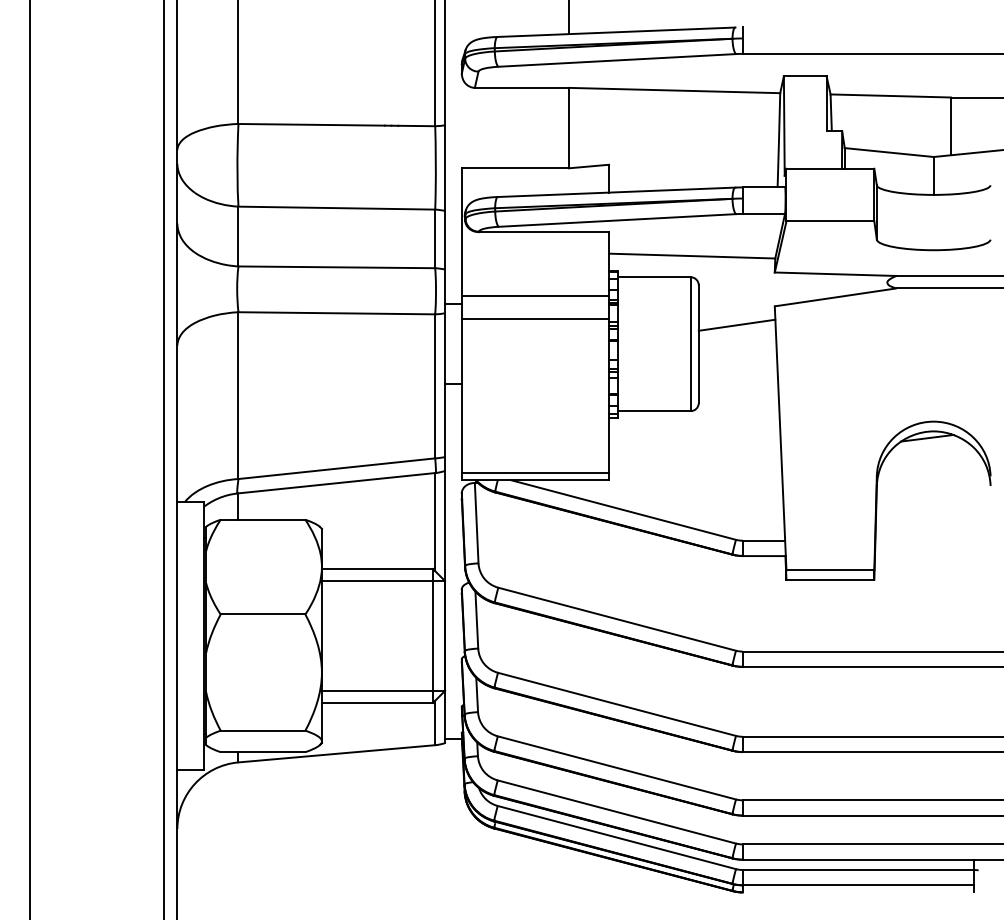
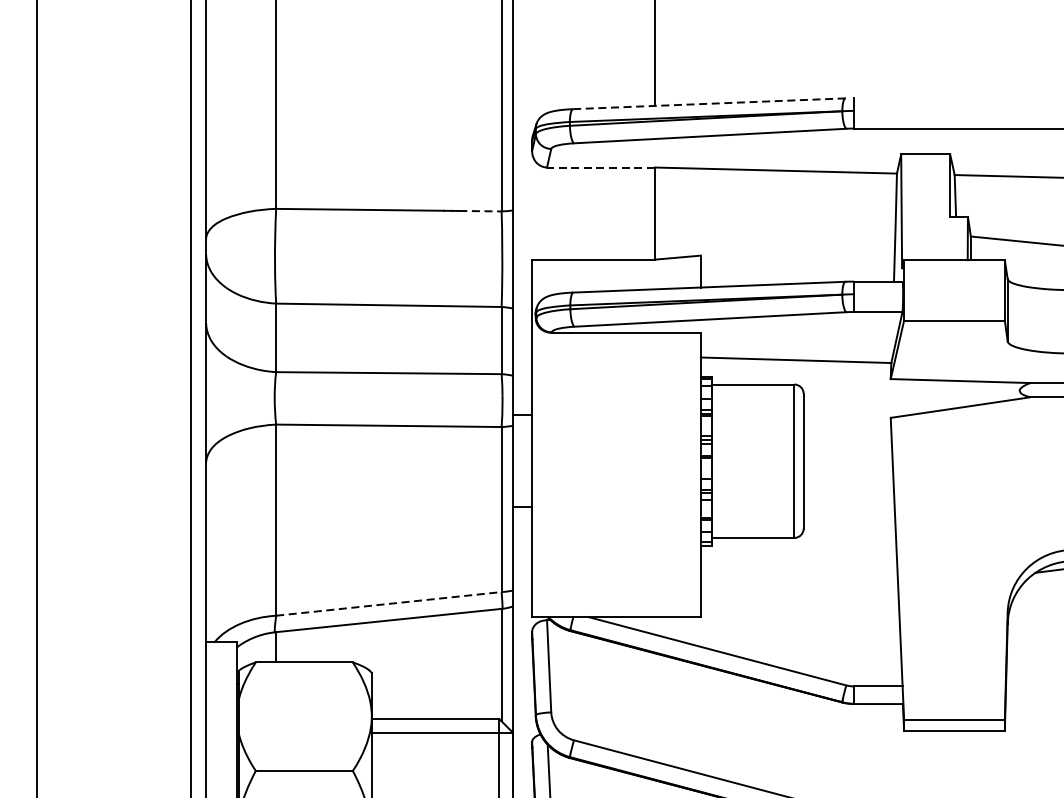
line: (616, 32) -> (709, 104), solid -> dashed
line: (521, 87) -> (600, 167), solid -> dashed
line: (417, 126) -> (481, 211), solid -> dashed
line: (535, 295) -> (616, 405), removed
line: (535, 318) -> (616, 431), removed
line: (736, 324) -> (846, 438), removed
line: (336, 468) -> (388, 603), solid -> dashed
line: (535, 472) -> (616, 608), removed

